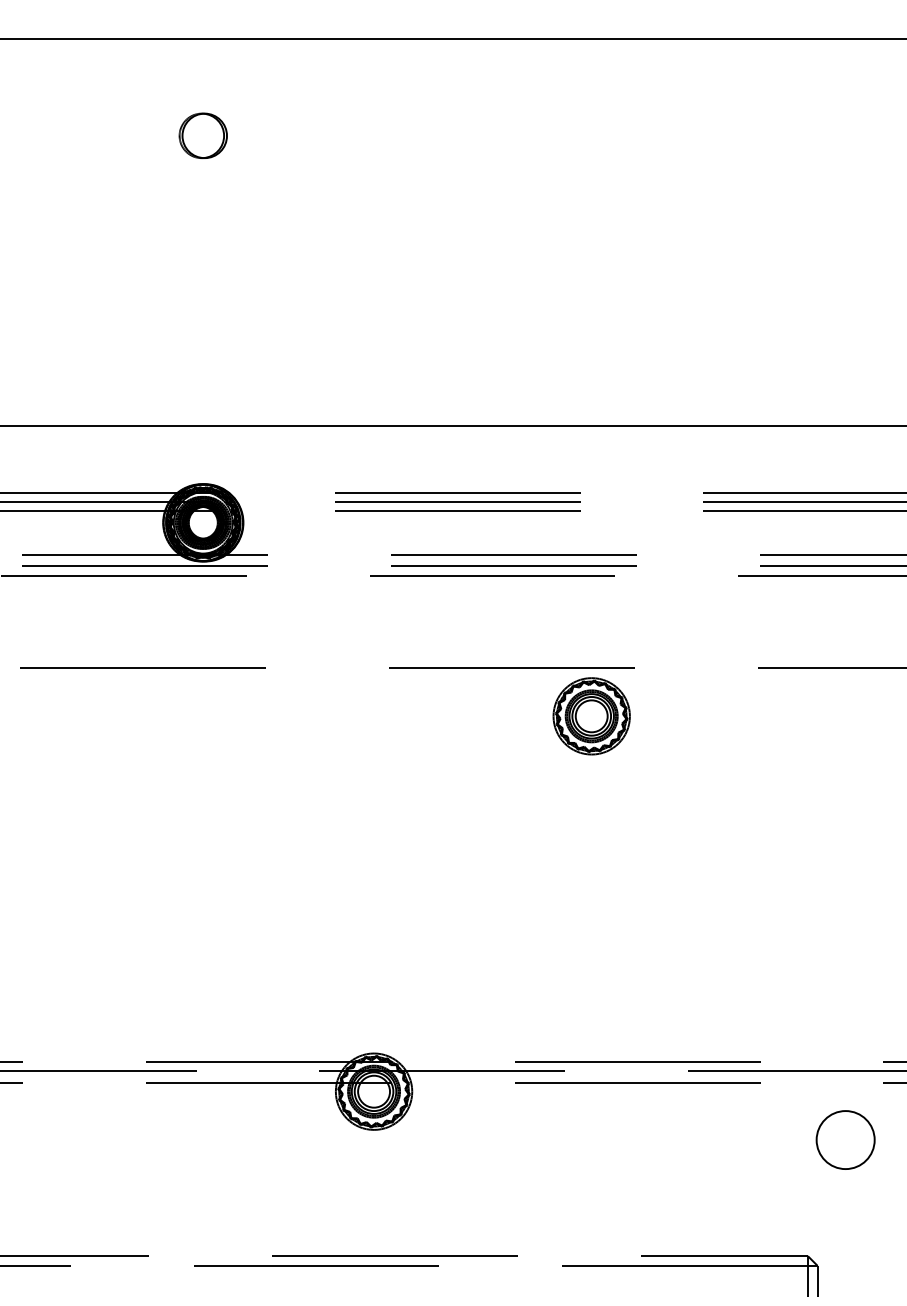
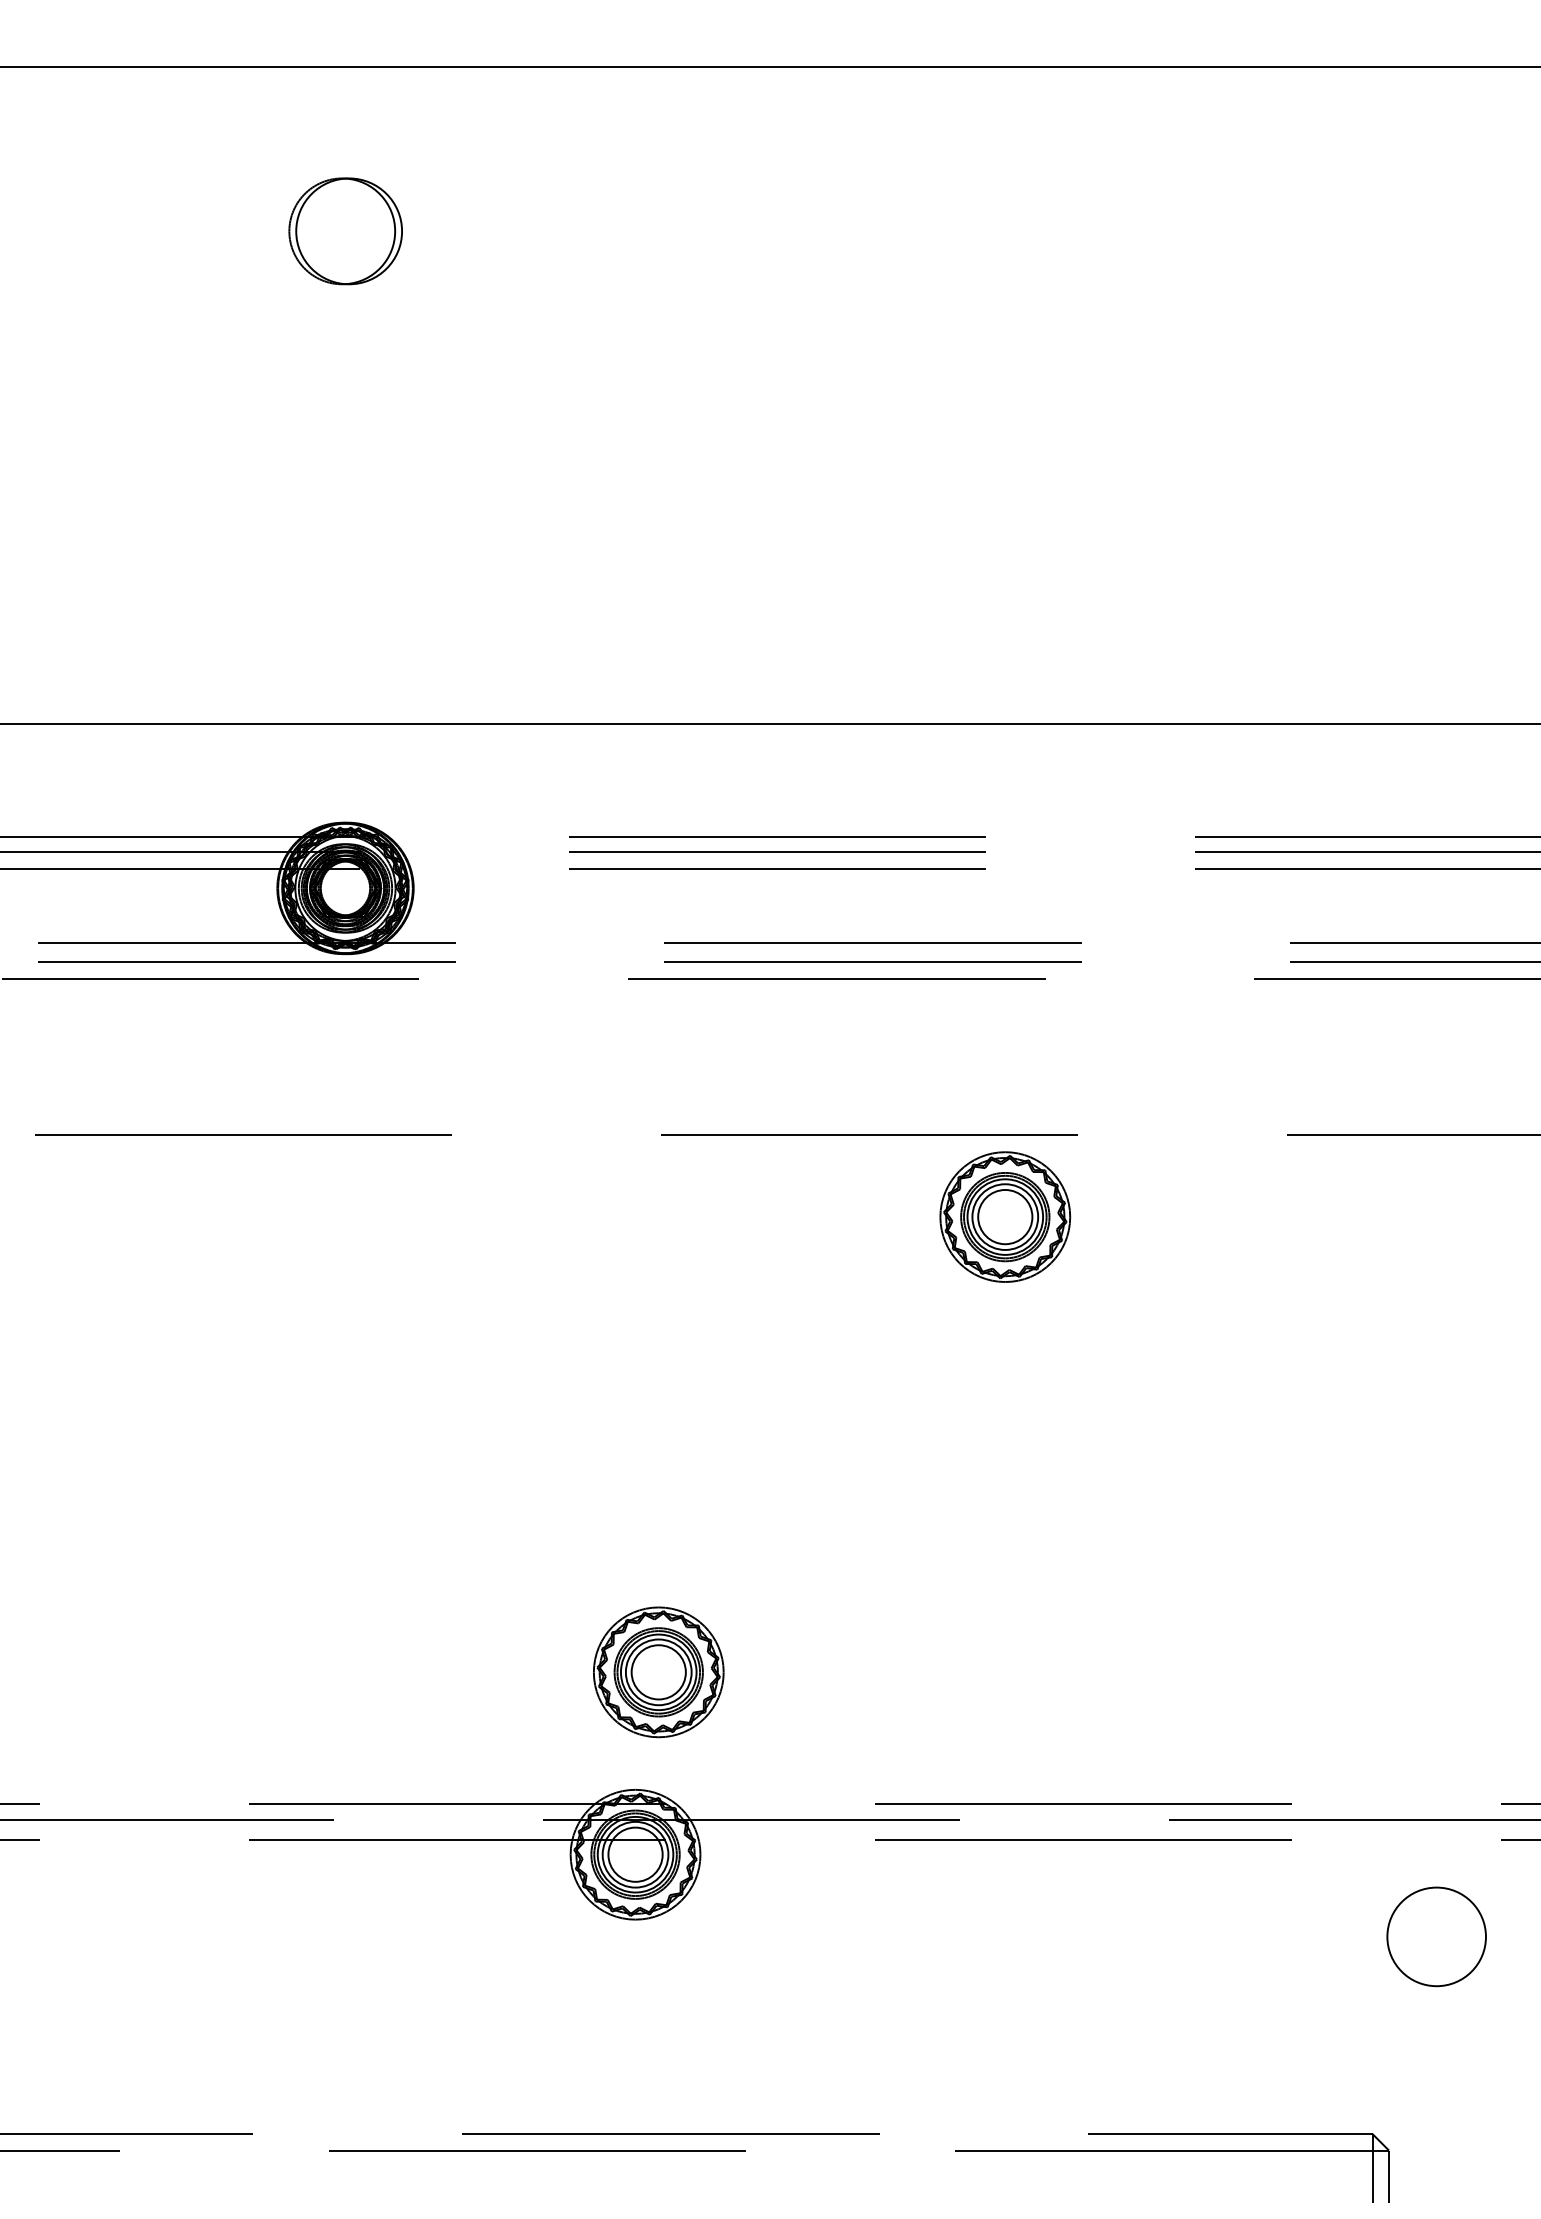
part: (202, 135) -> (344, 230), size x1.4
part: (387, 984) -> (658, 1672), added

